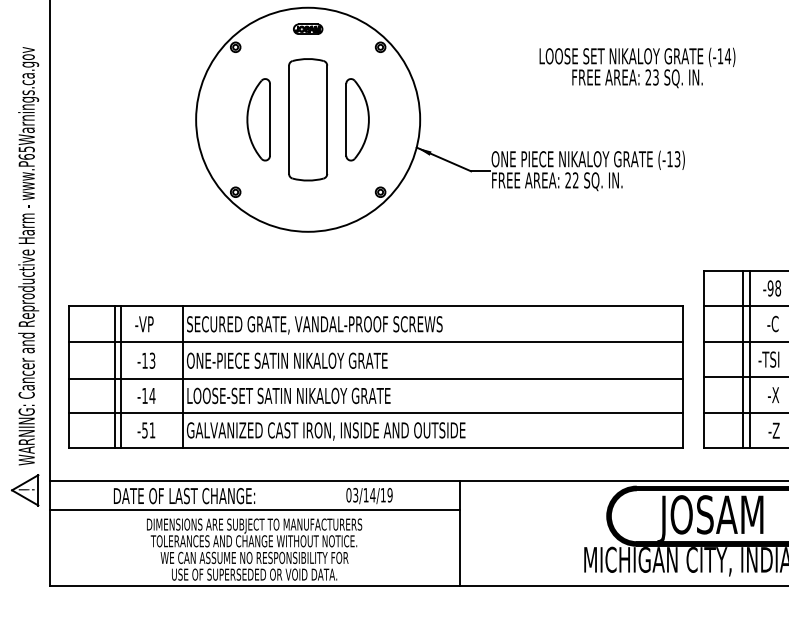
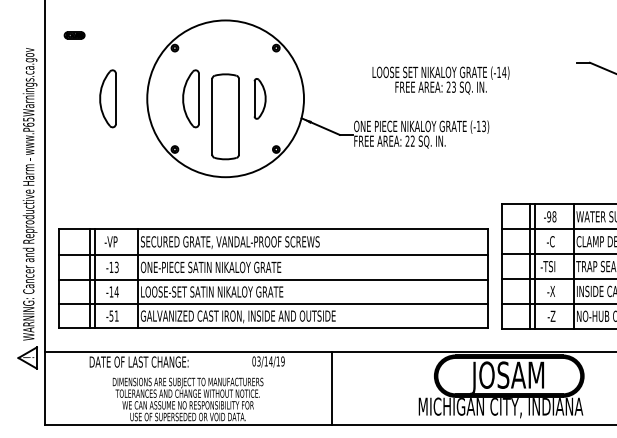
part: (307, 29) -> (74, 35), moved
text: (636, 67) -> (440, 80), moved
part: (139, 119) -> (107, 98), added
part: (307, 119) -> (225, 116), moved
part: (356, 119) -> (259, 98), size x0.7
line: (255, 509) -> (188, 371), removed

